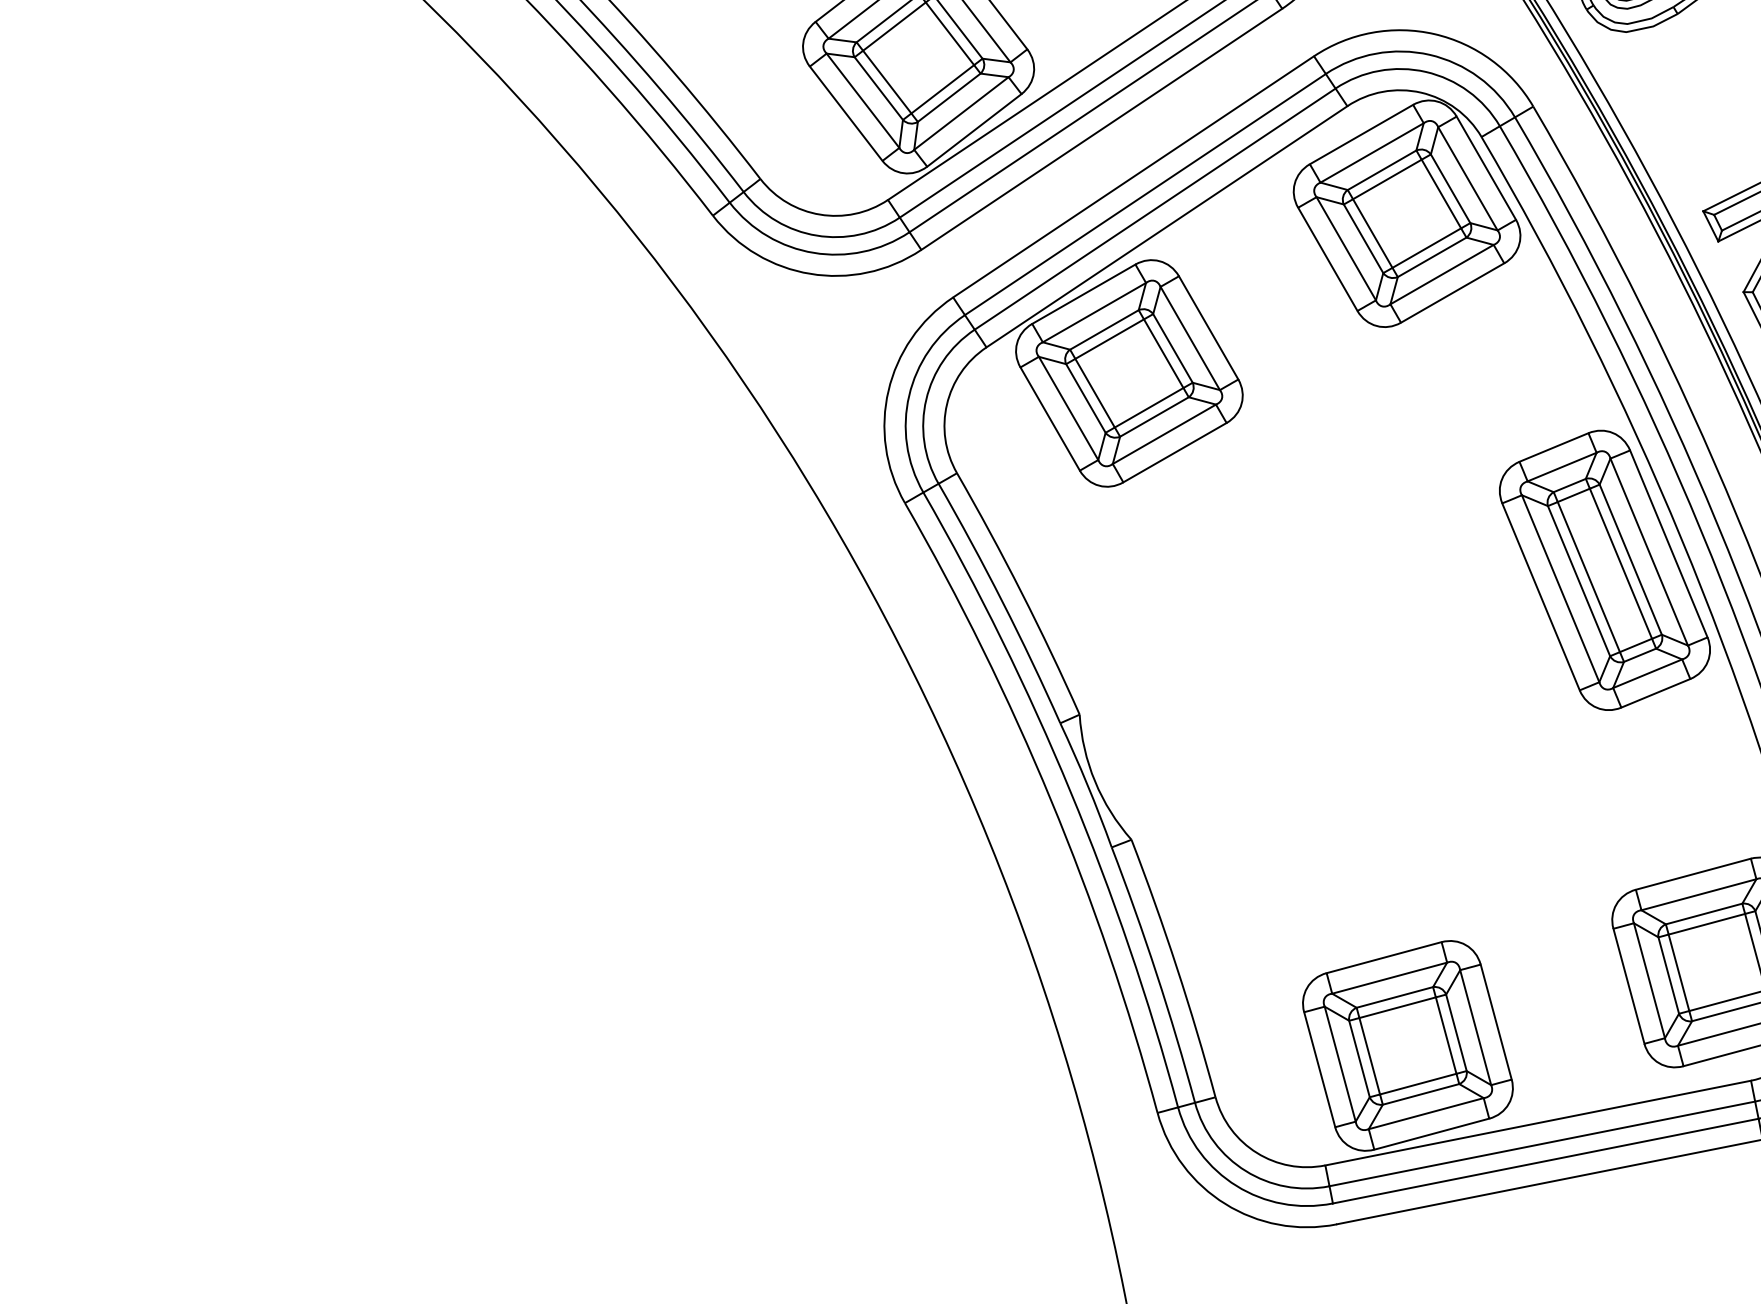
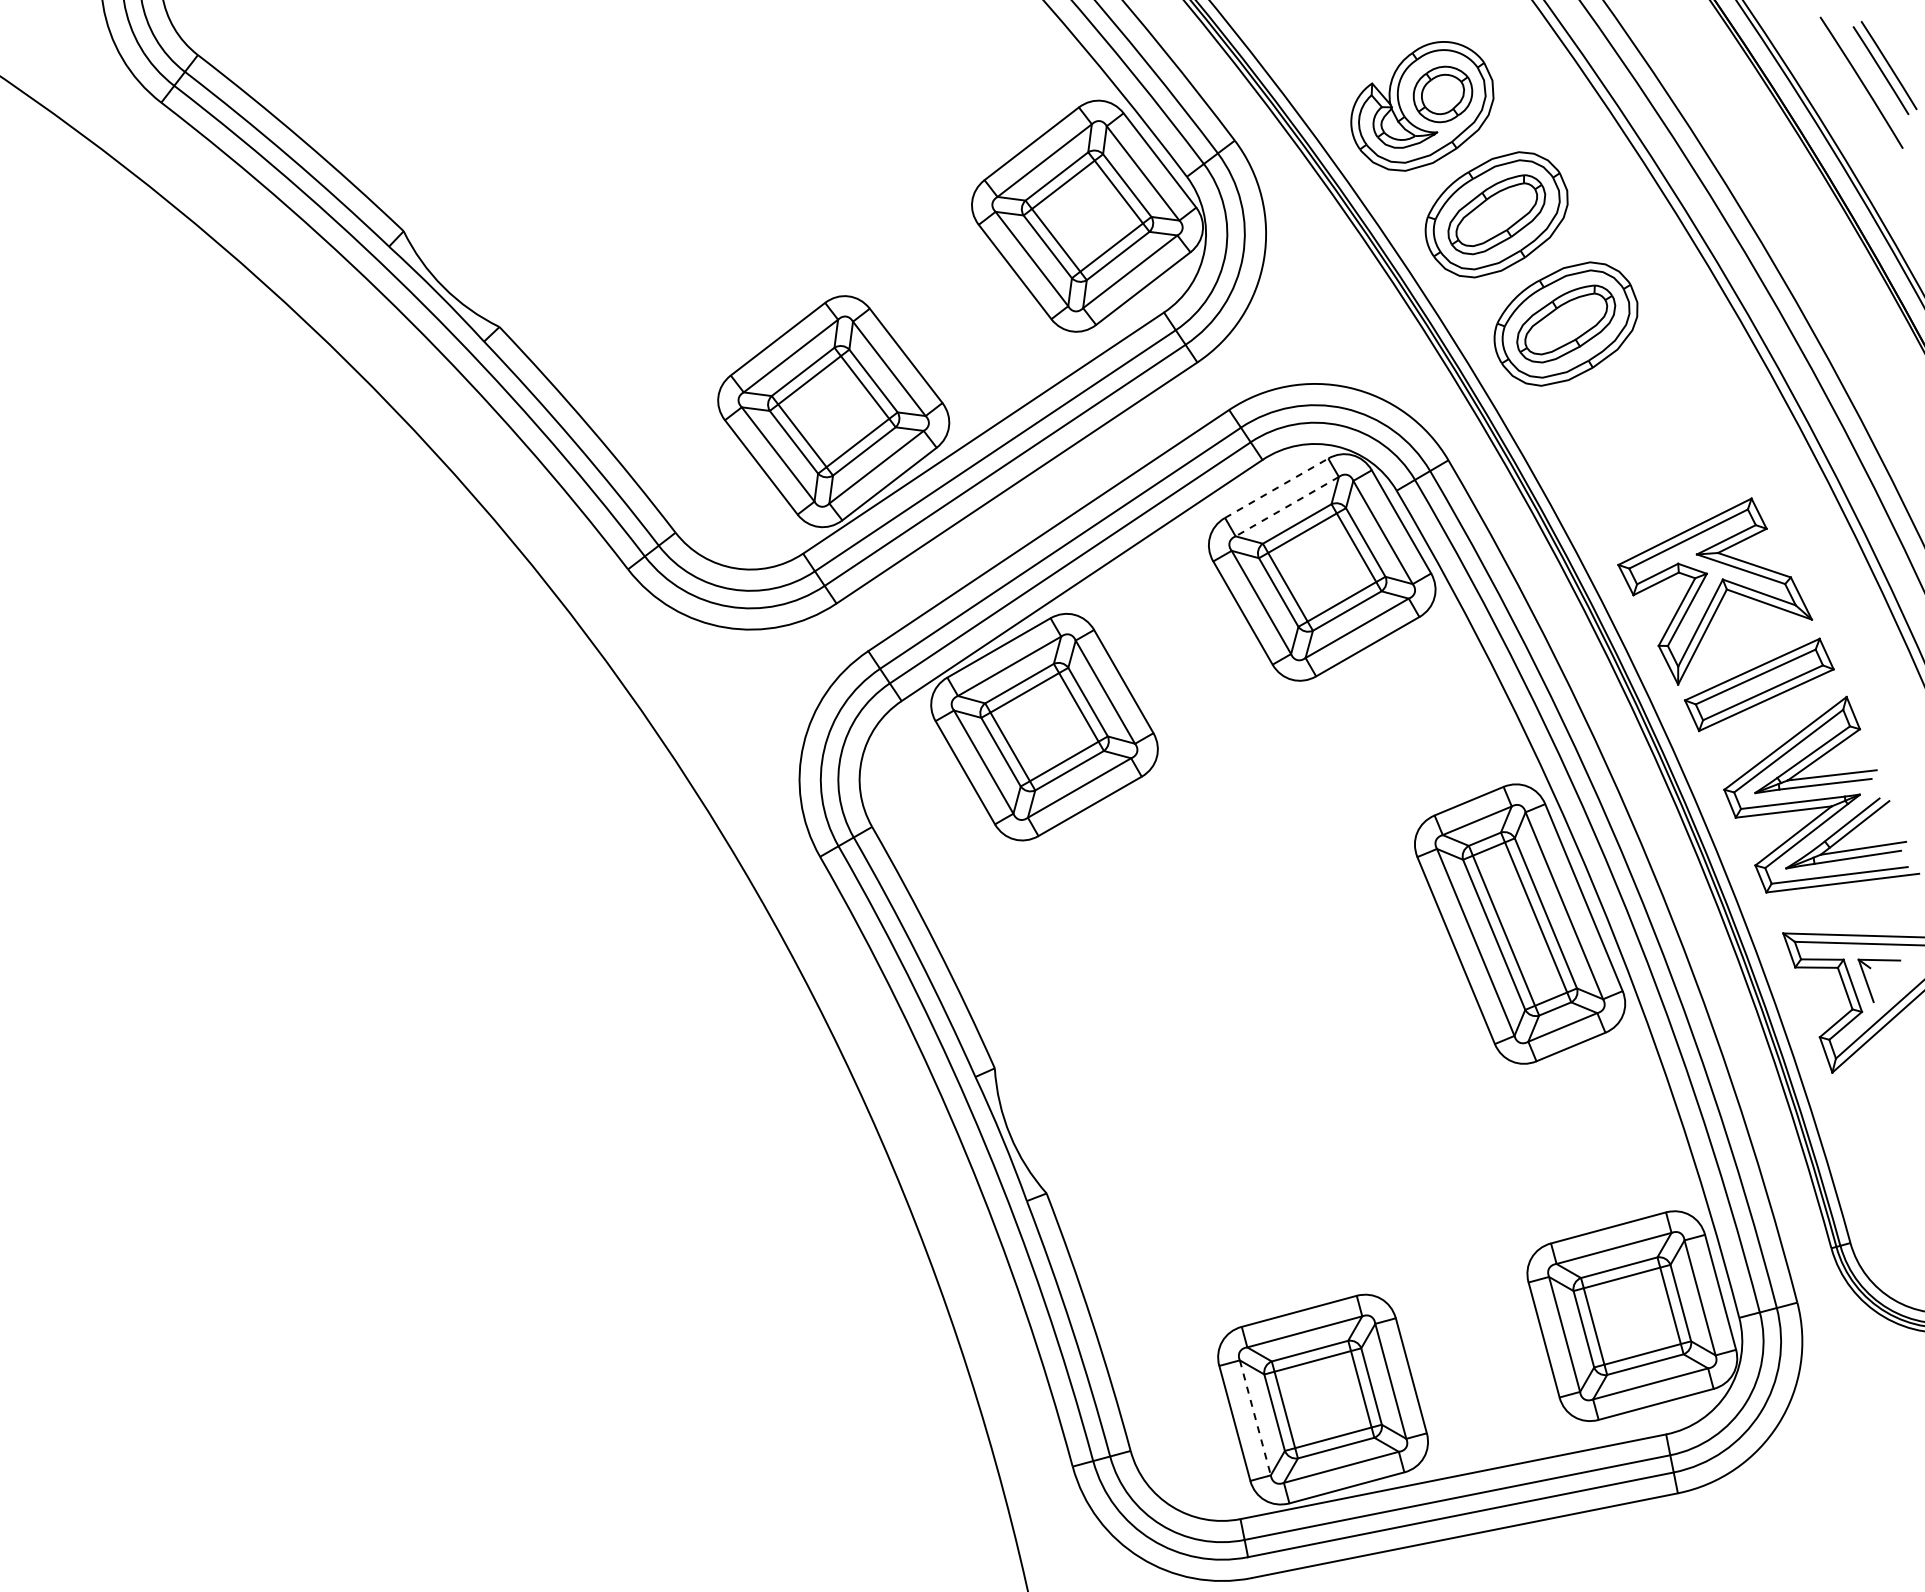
line: (1361, 134) -> (1276, 488), solid -> dashed
line: (1372, 152) -> (1287, 506), solid -> dashed
line: (1340, 1063) -> (1255, 1417), solid -> dashed

